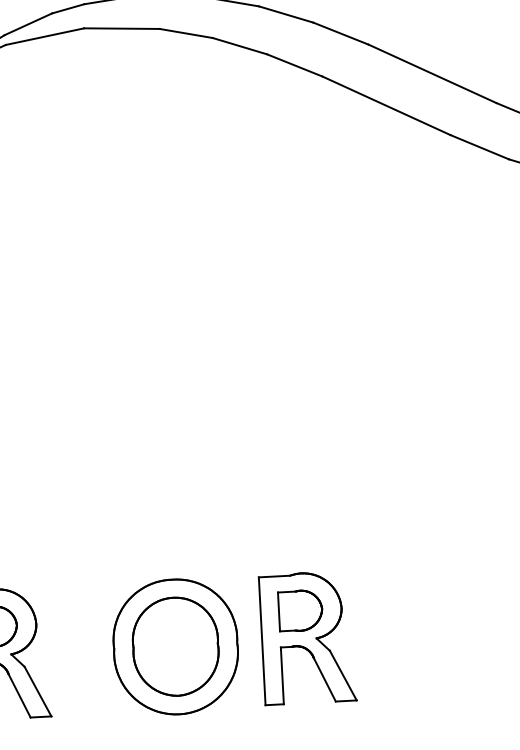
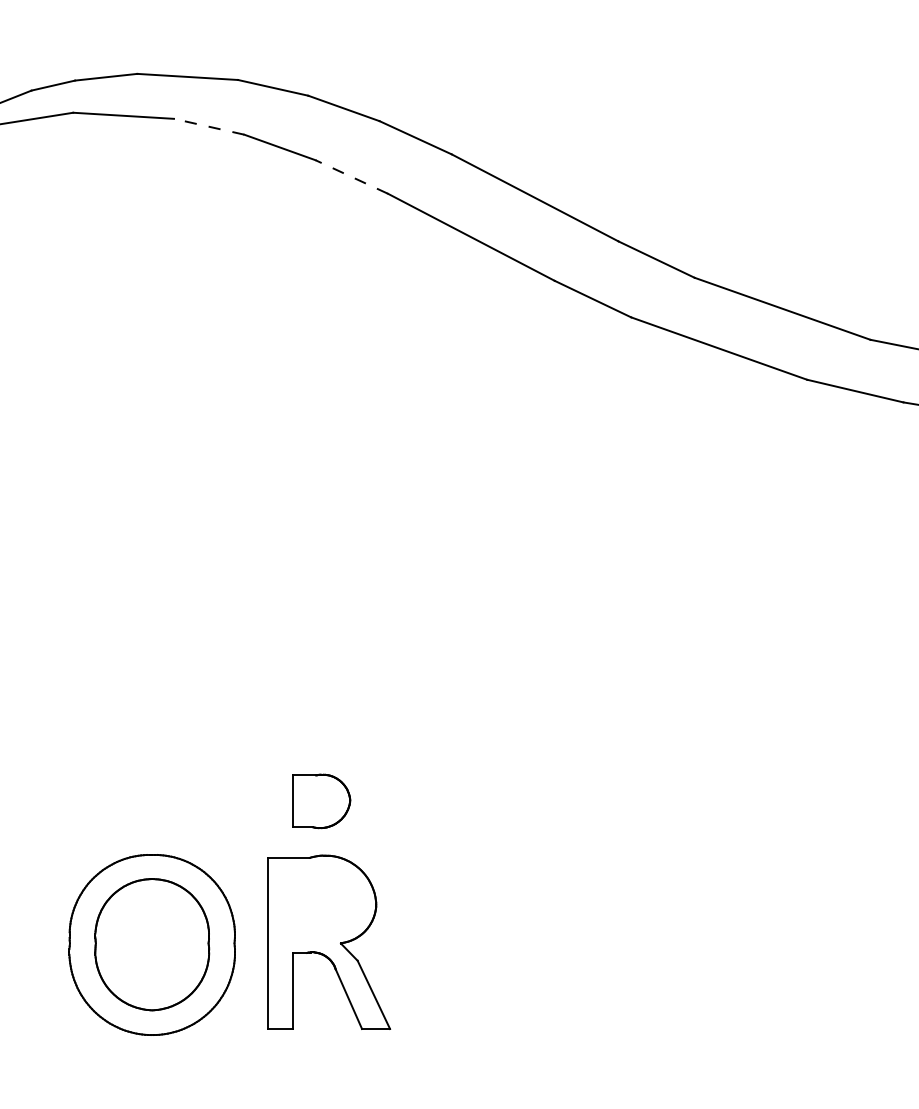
line: (185, 33) -> (208, 126), solid -> dashed
line: (294, 65) -> (351, 177), solid -> dashed
part: (300, 610) -> (321, 801), moved

